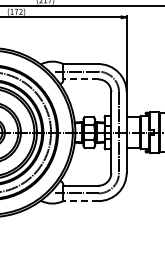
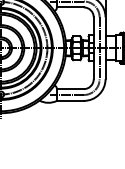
line: (80, 79) -> (70, 7), dashed -> solid
line: (80, 201) -> (70, 101), dashed -> solid

